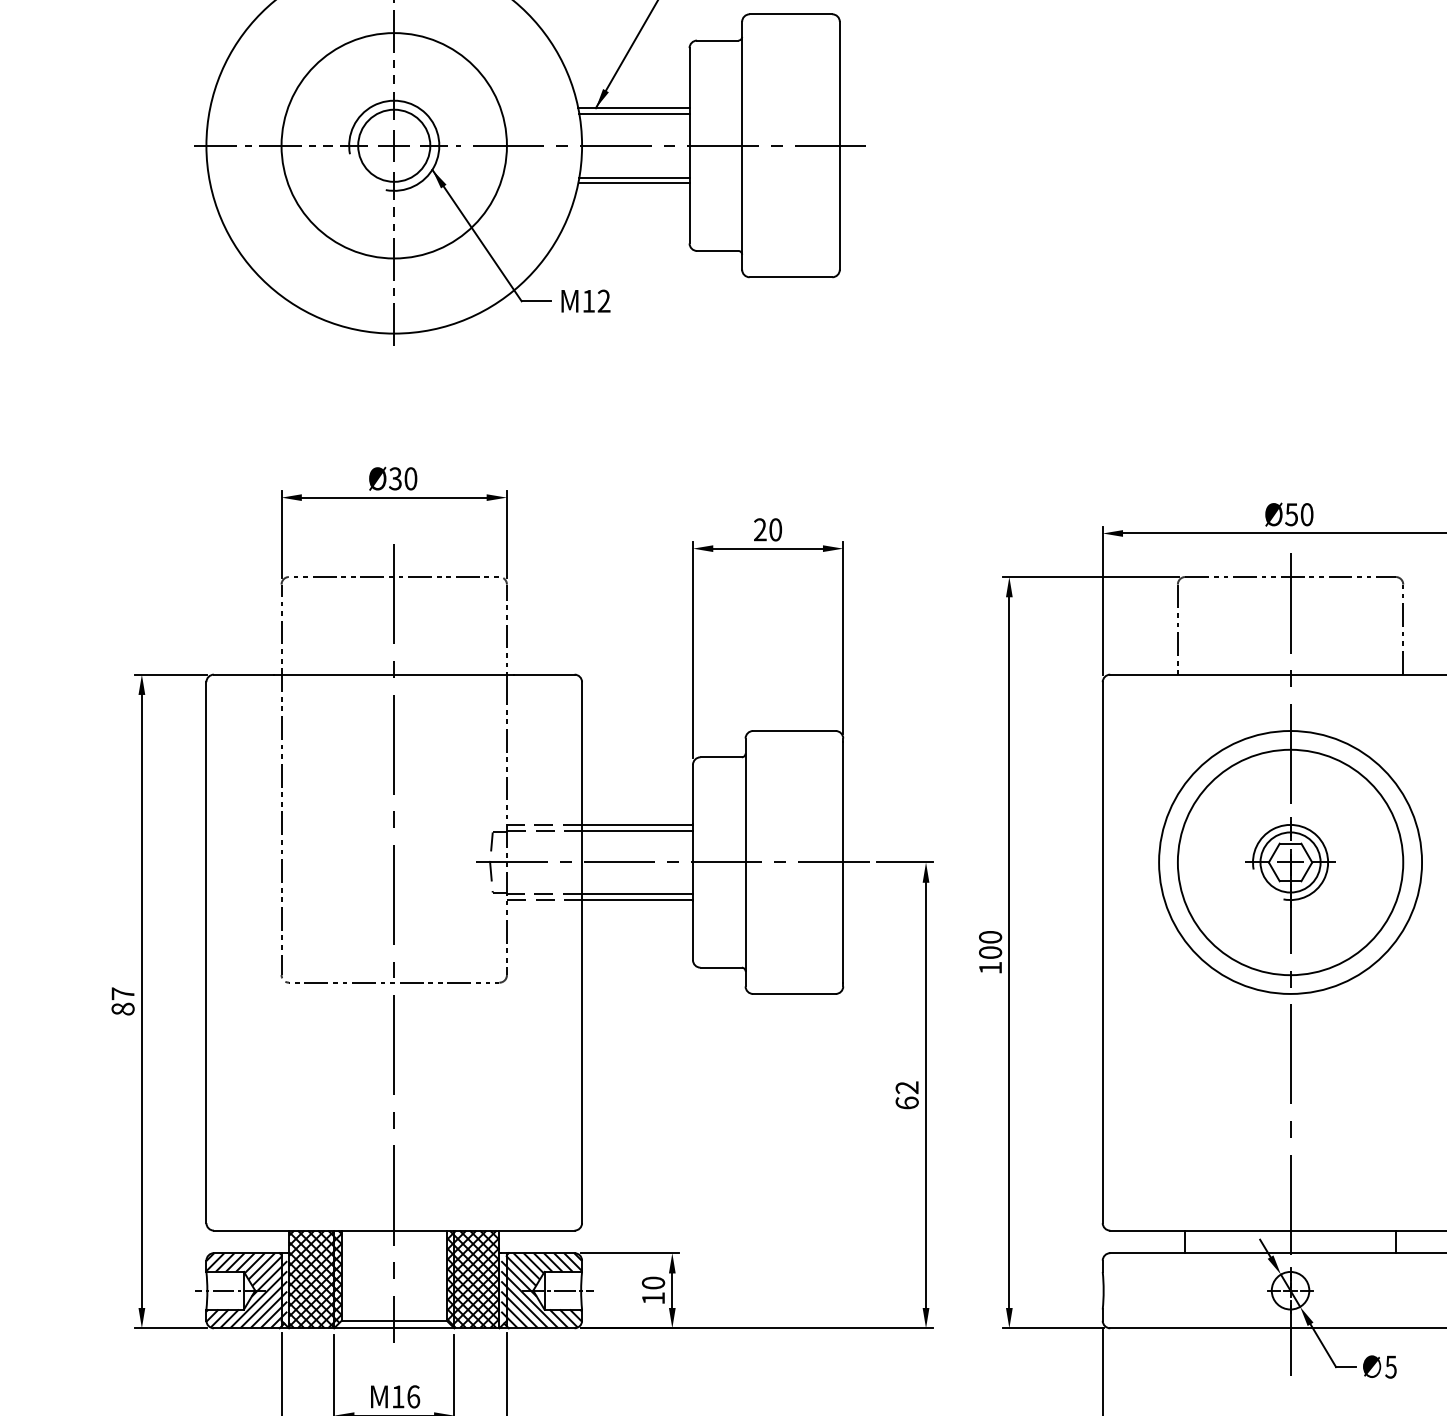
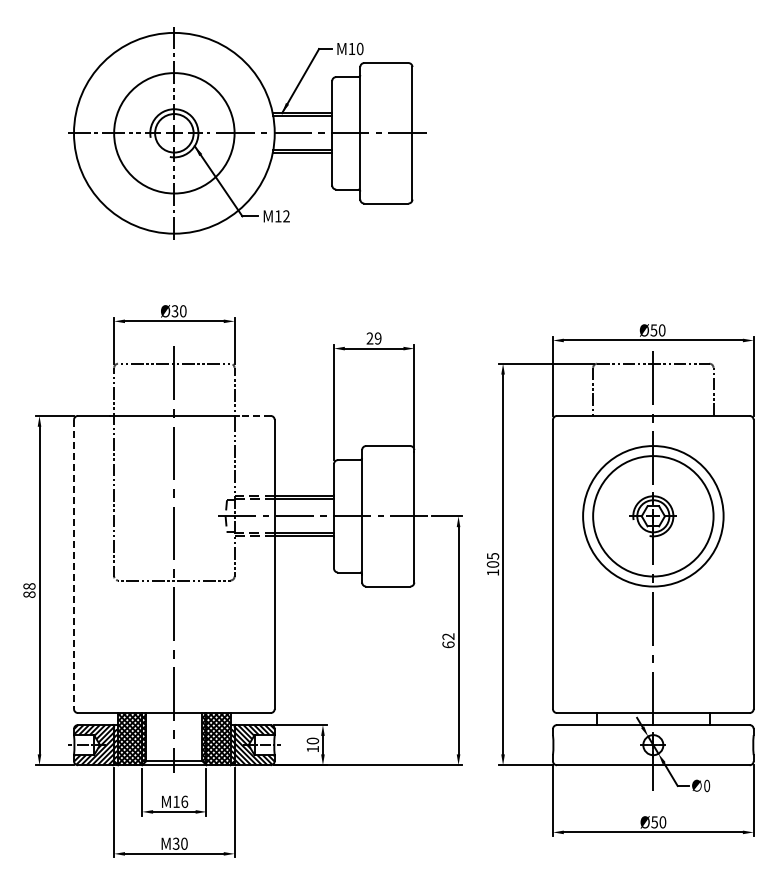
text: (774, 529) -> (377, 338), 20 -> 29
line: (544, 673) -> (254, 415), solid -> dashed
text: (989, 937) -> (492, 556), 100 -> 105
line: (207, 952) -> (74, 564), solid -> dashed
text: (123, 993) -> (29, 586), 87 -> 88
text: (1391, 1366) -> (707, 785), 5 -> 0

